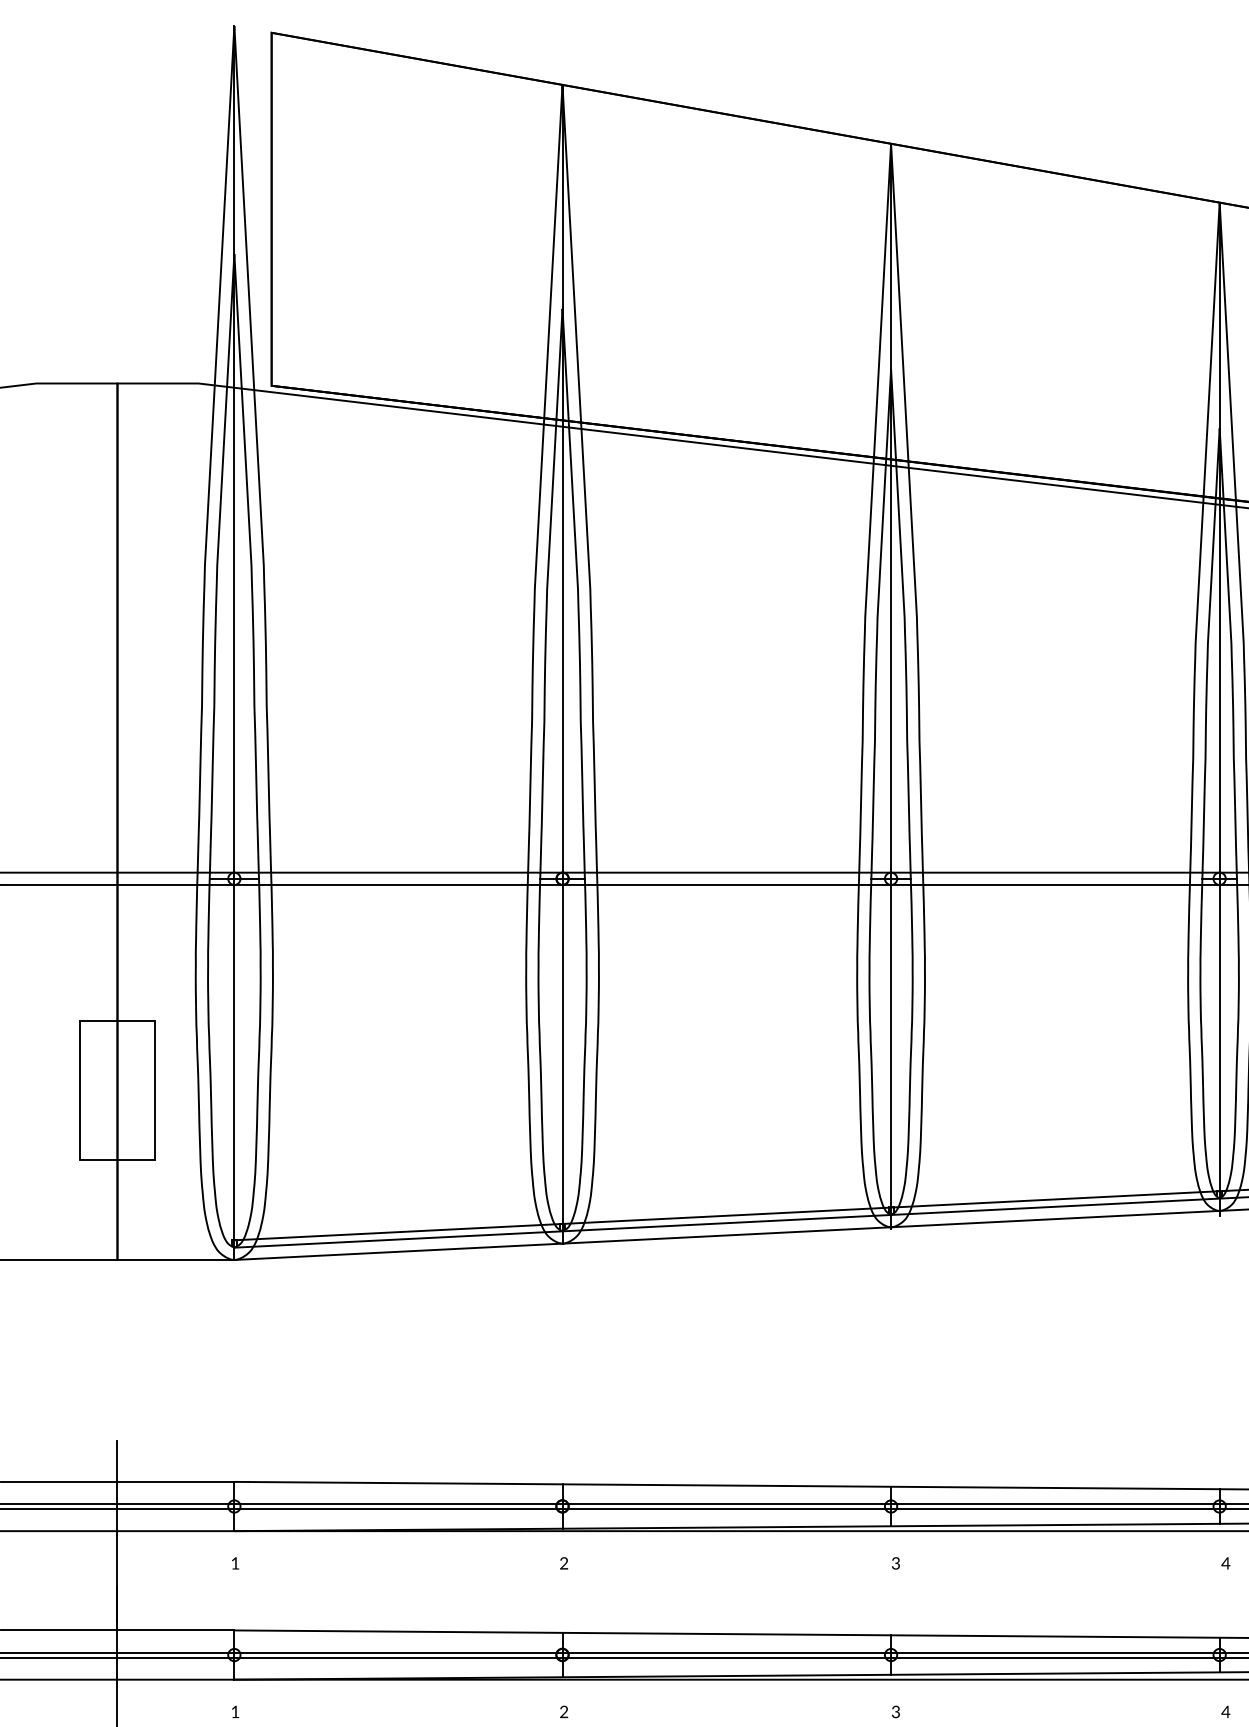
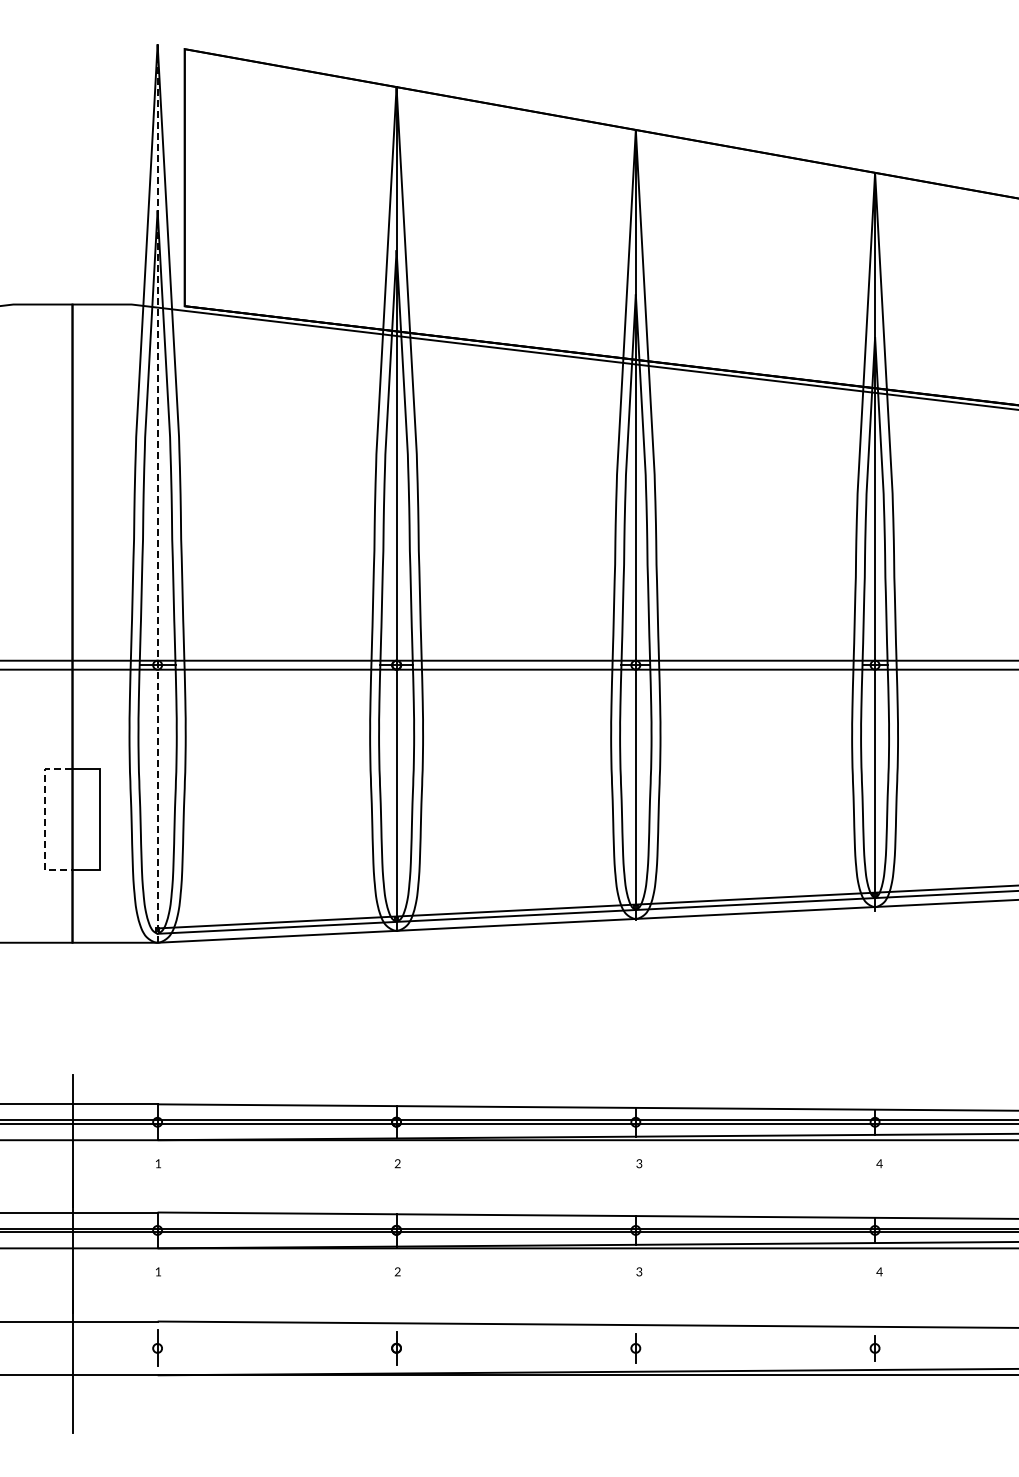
line: (234, 643) -> (157, 493), solid -> dashed
line: (80, 1092) -> (45, 820), solid -> dashed

